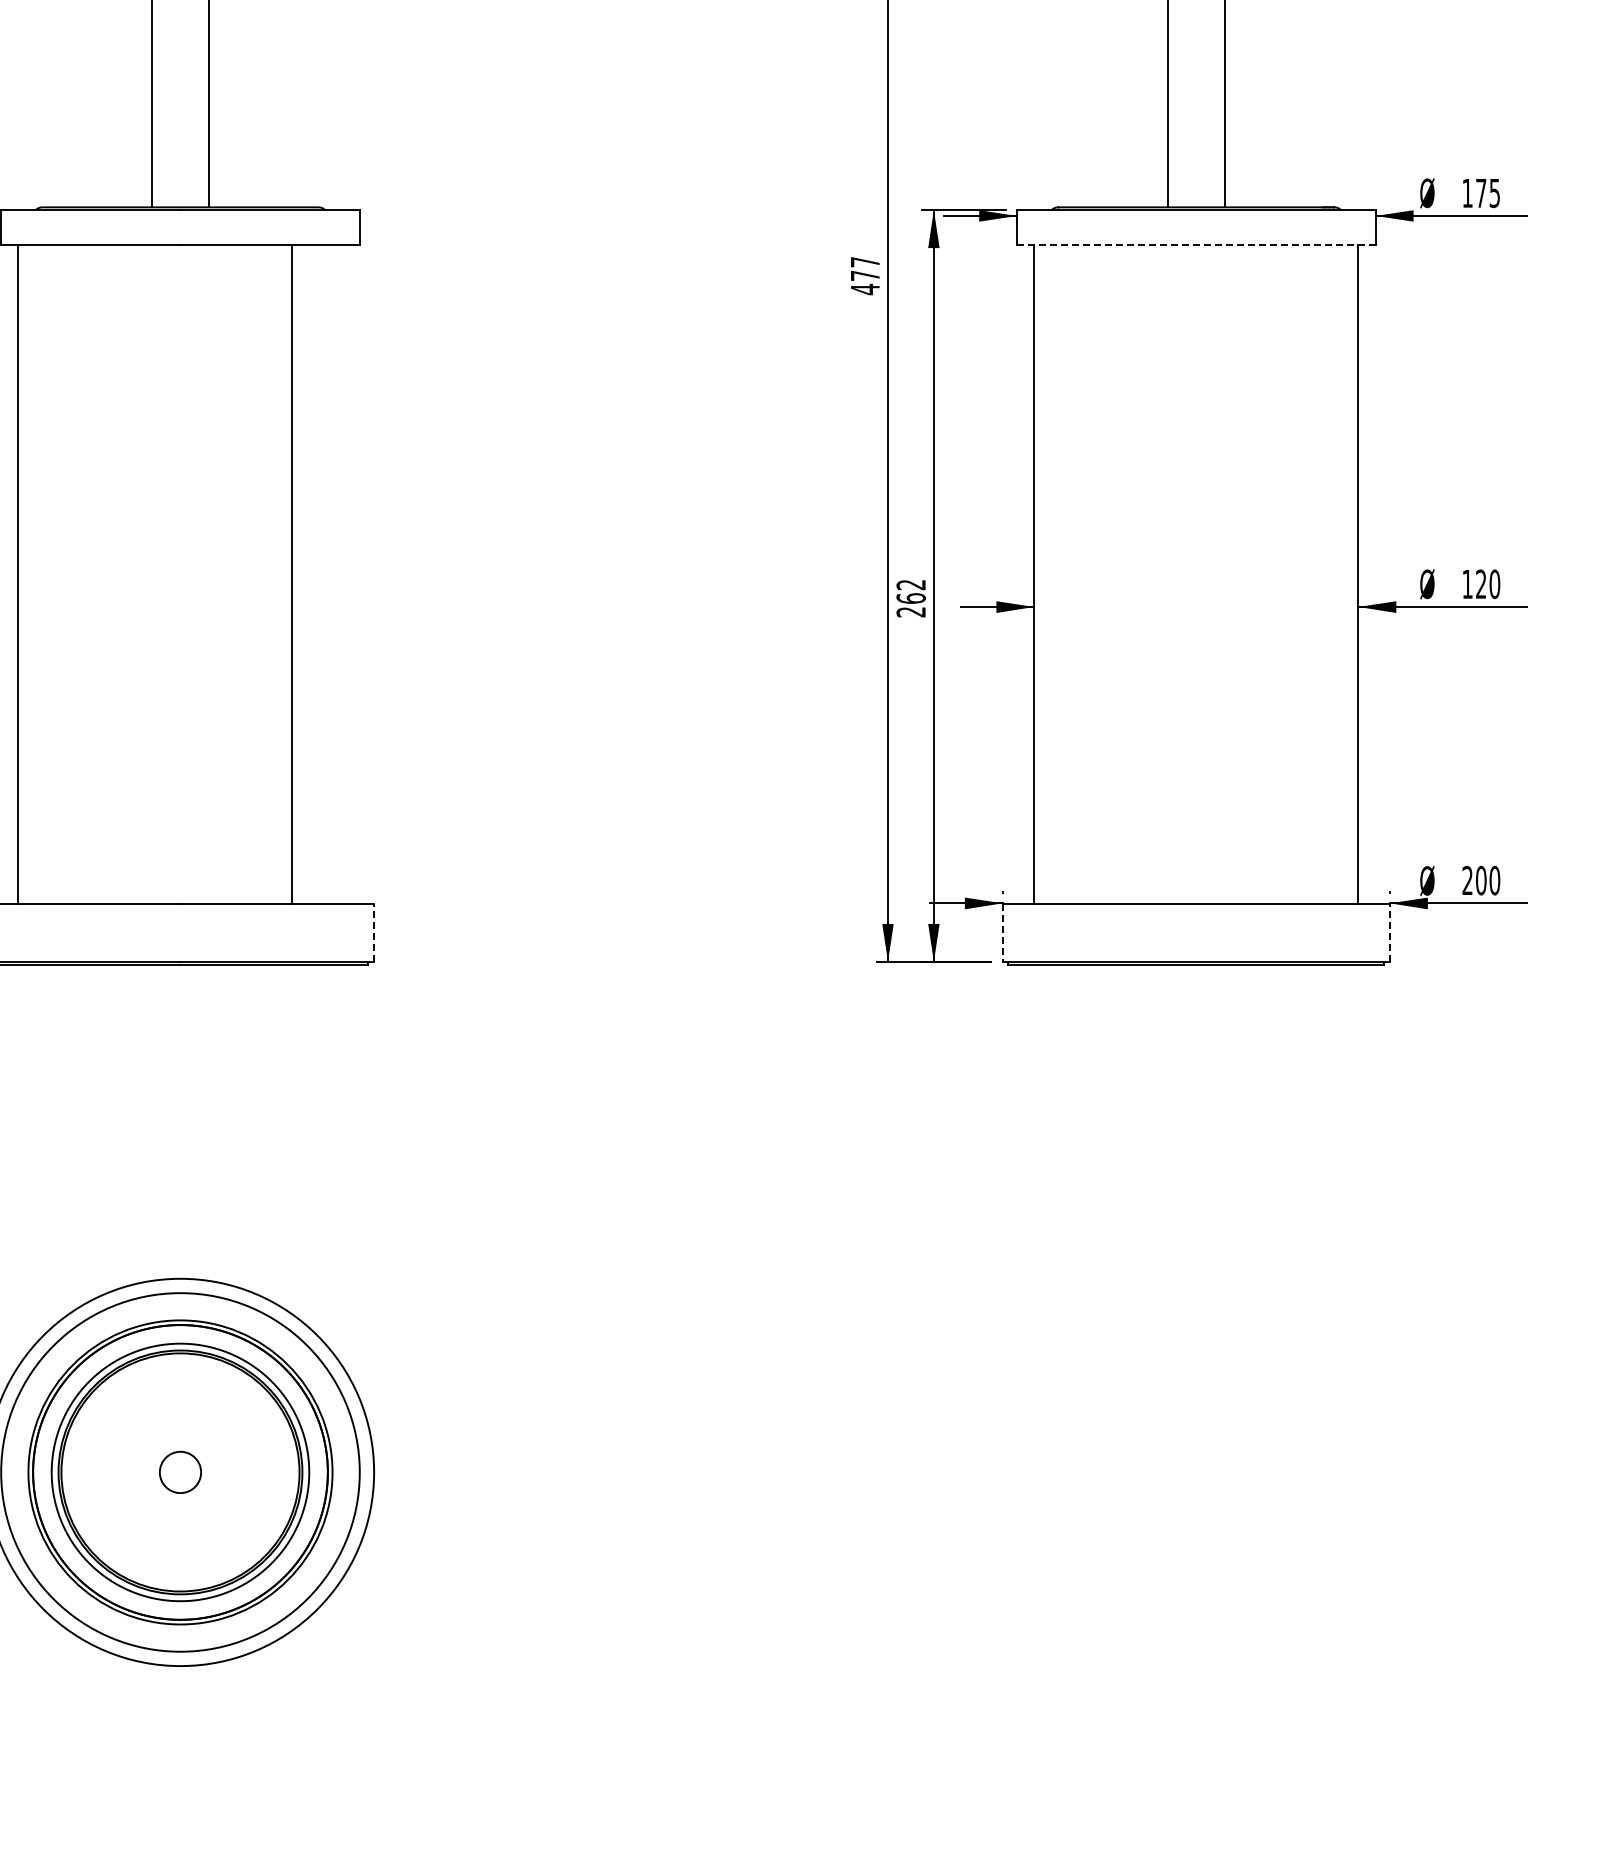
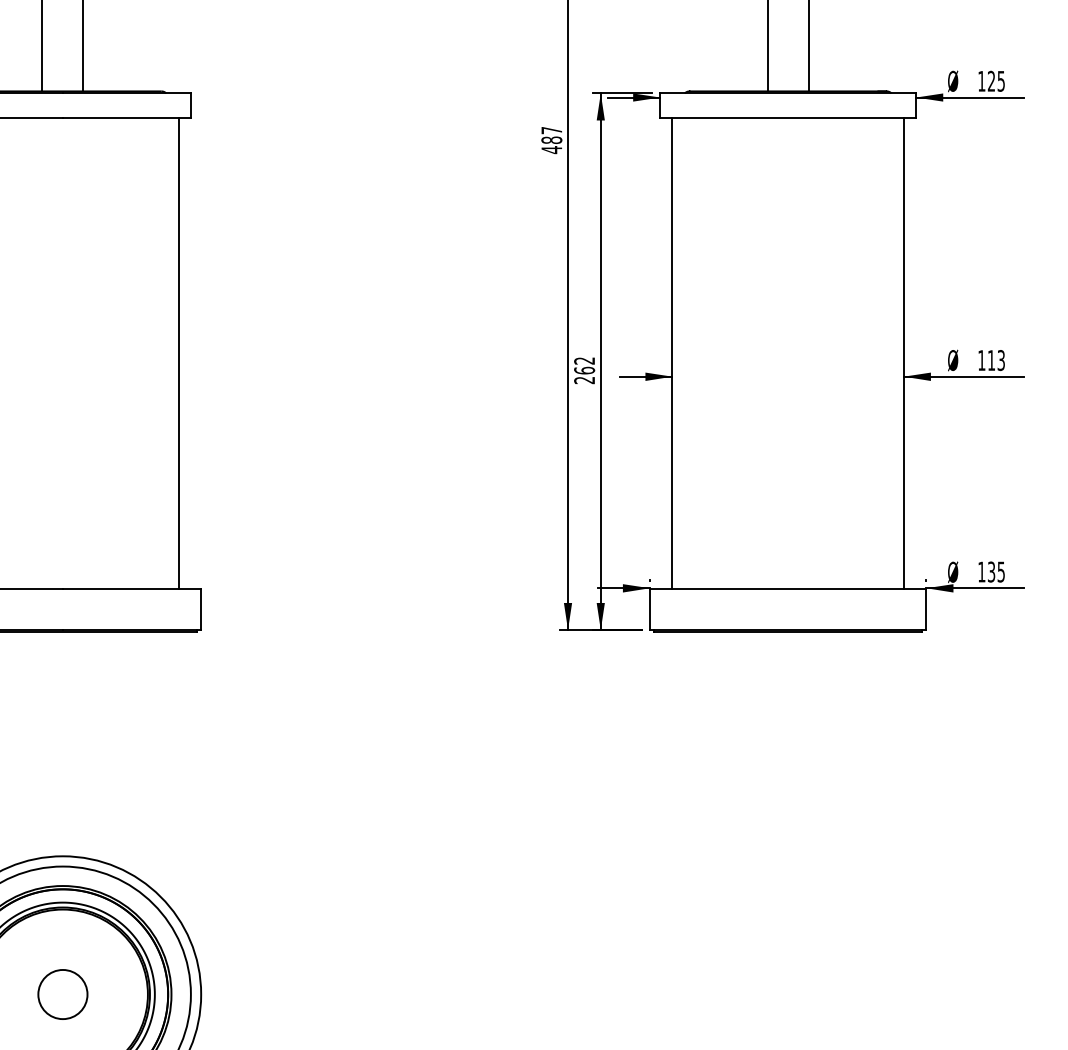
text: (1481, 192) -> (991, 80), 175 -> 125
line: (1196, 244) -> (788, 117), dashed -> solid
text: (865, 275) -> (551, 140), 477 -> 487
line: (291, 574) -> (178, 353), moved
text: (1488, 584) -> (996, 360), 120 -> 113
text: (1481, 880) -> (991, 571), 200 -> 135
line: (374, 933) -> (201, 609), dashed -> solid
line: (1002, 933) -> (649, 609), dashed -> solid
line: (1390, 933) -> (926, 609), dashed -> solid
circle: (180, 1472) -> (62, 994), size x1.67

